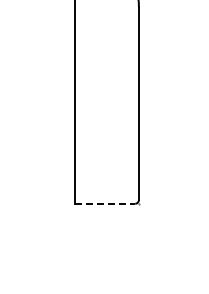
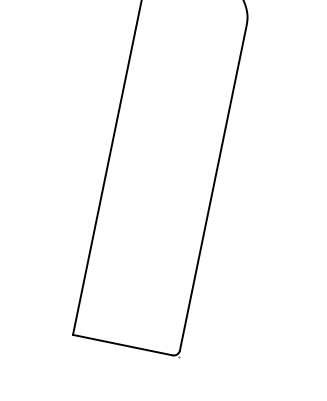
line: (105, 203) -> (123, 344), dashed -> solid

